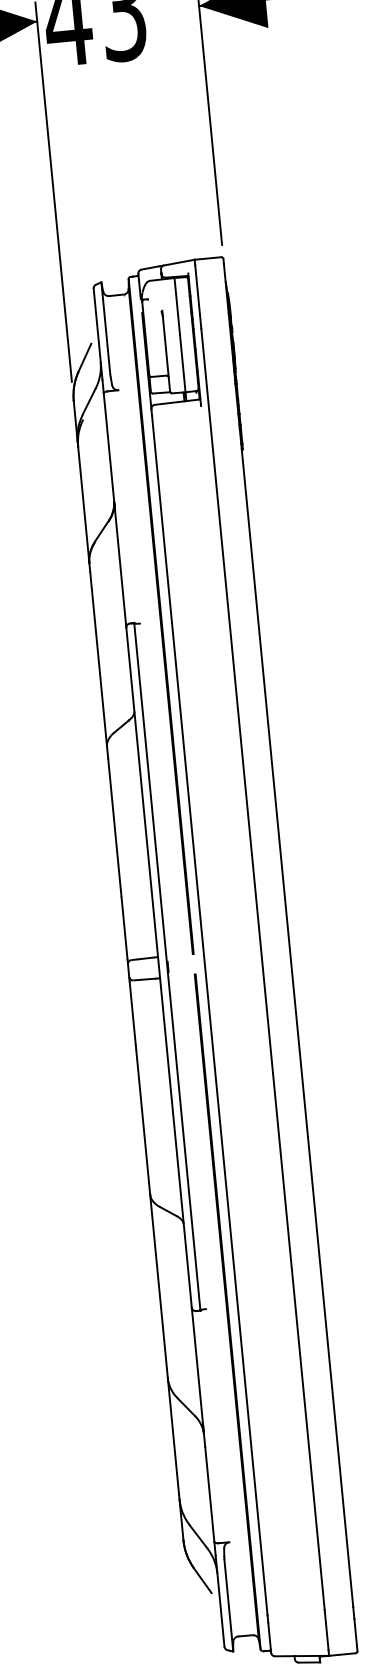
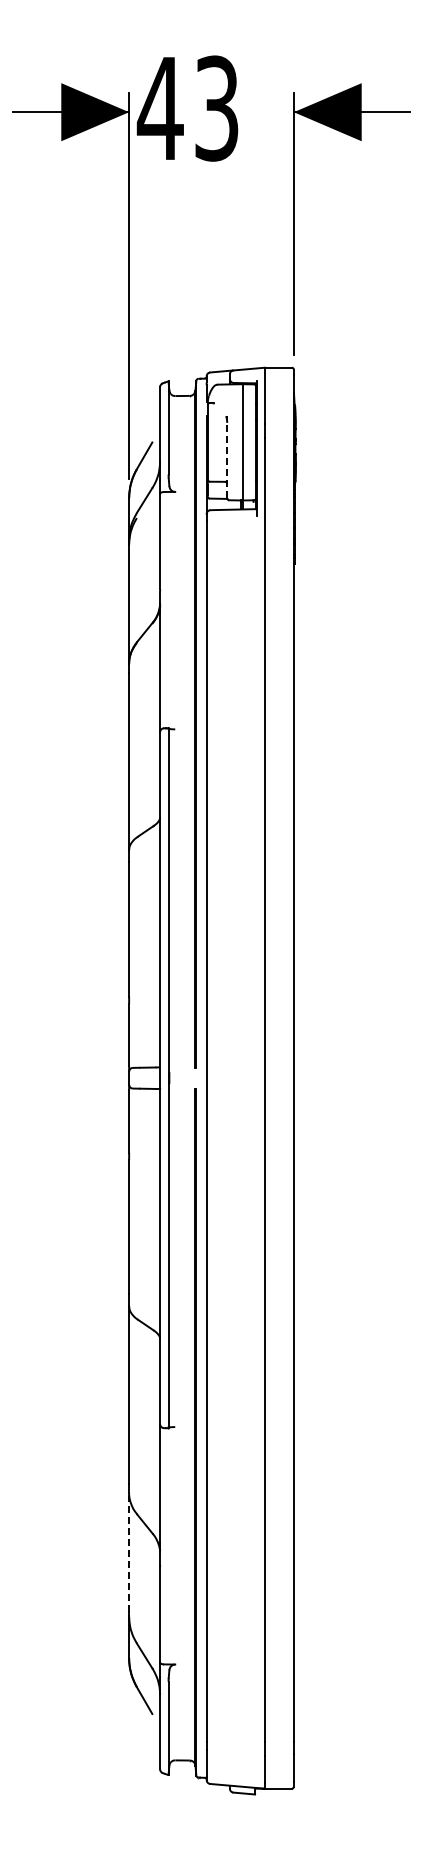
line: (166, 350) -> (227, 456), solid -> dashed
line: (173, 1435) -> (129, 1551), solid -> dashed

